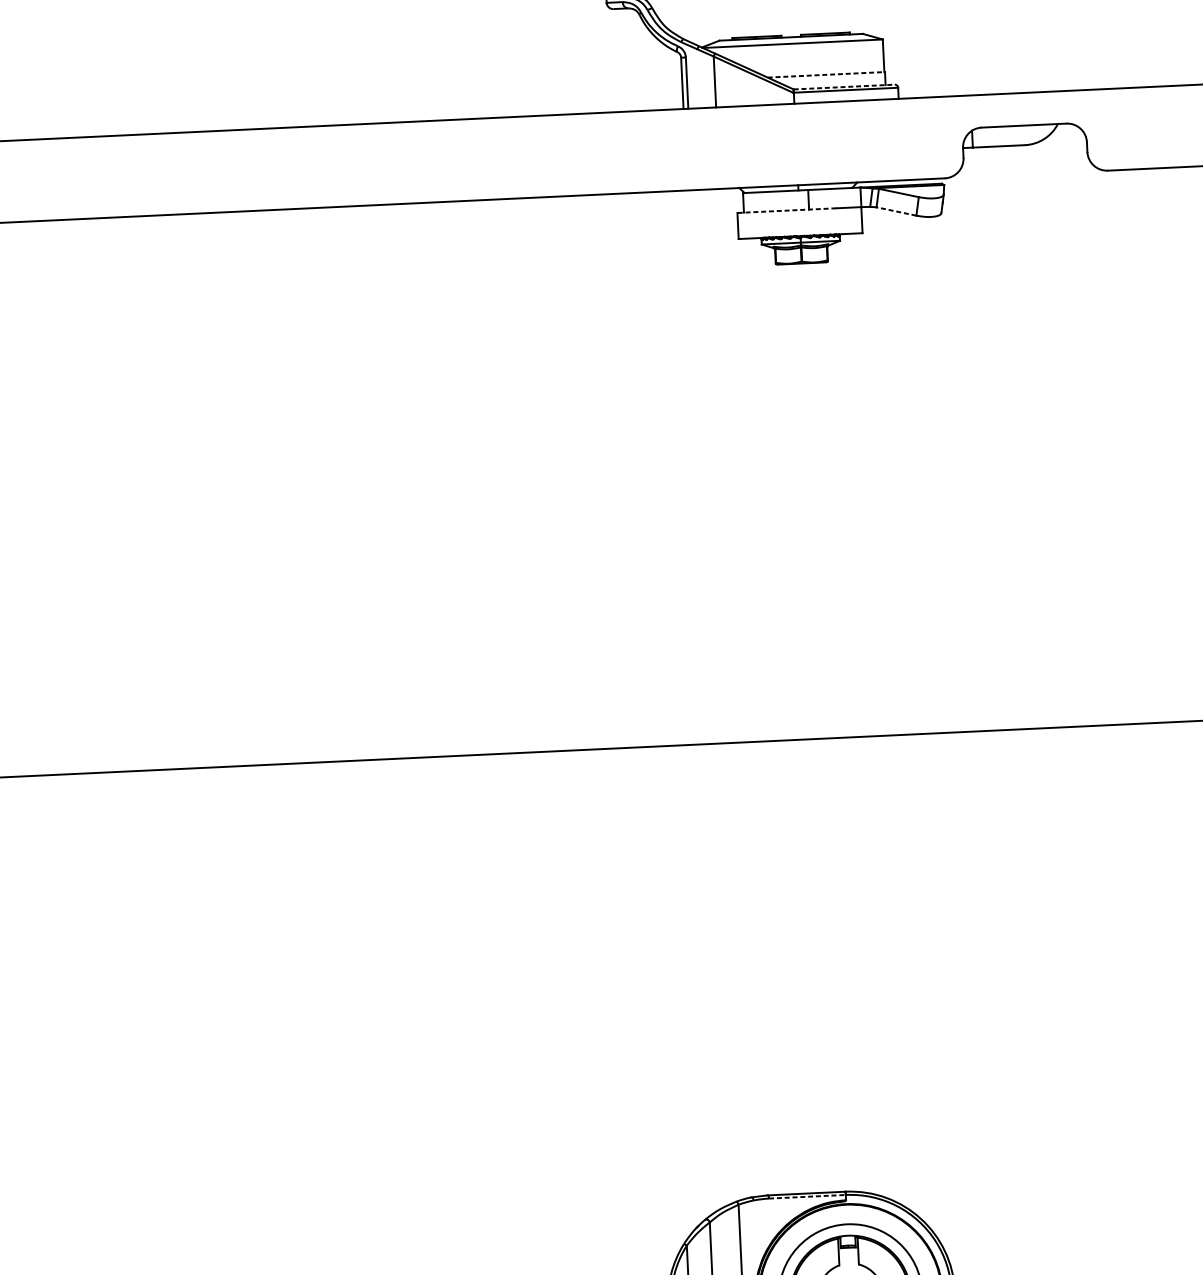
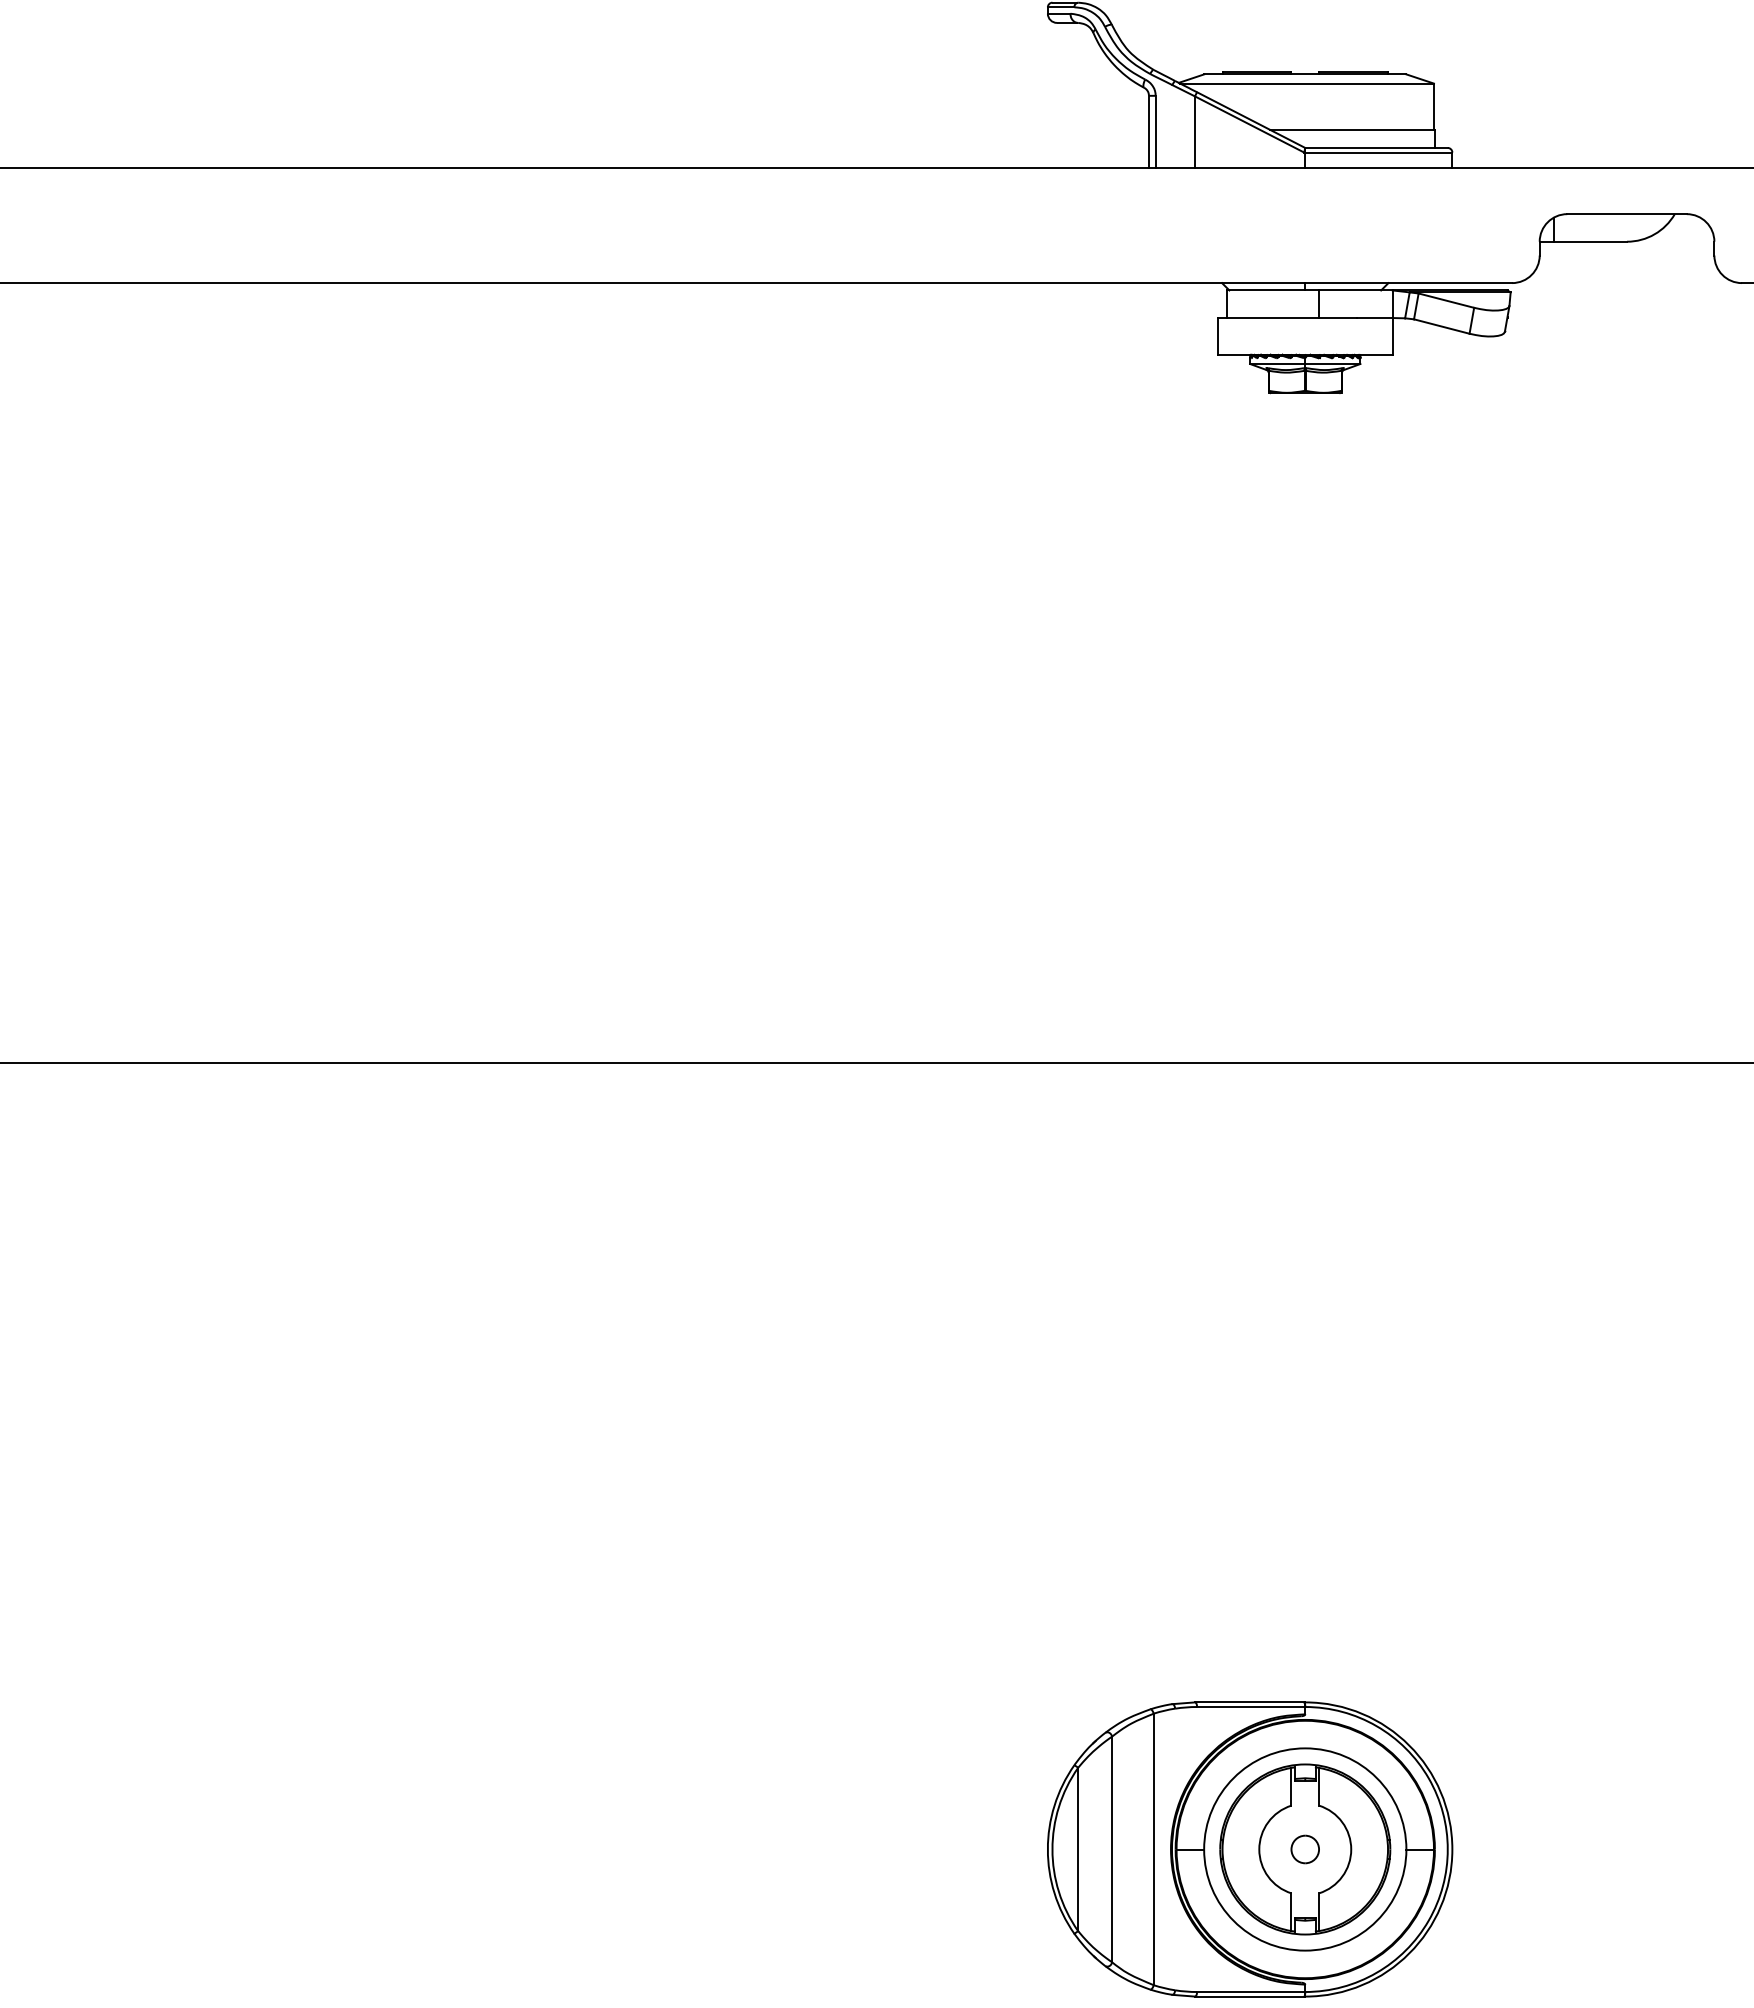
line: (826, 74) -> (1352, 129), dashed -> solid
line: (844, 86) -> (1377, 147), dashed -> solid
line: (786, 210) -> (1287, 318), dashed -> solid
line: (896, 211) -> (1441, 326), dashed -> solid
line: (807, 1197) -> (1251, 1707), dashed -> solid

